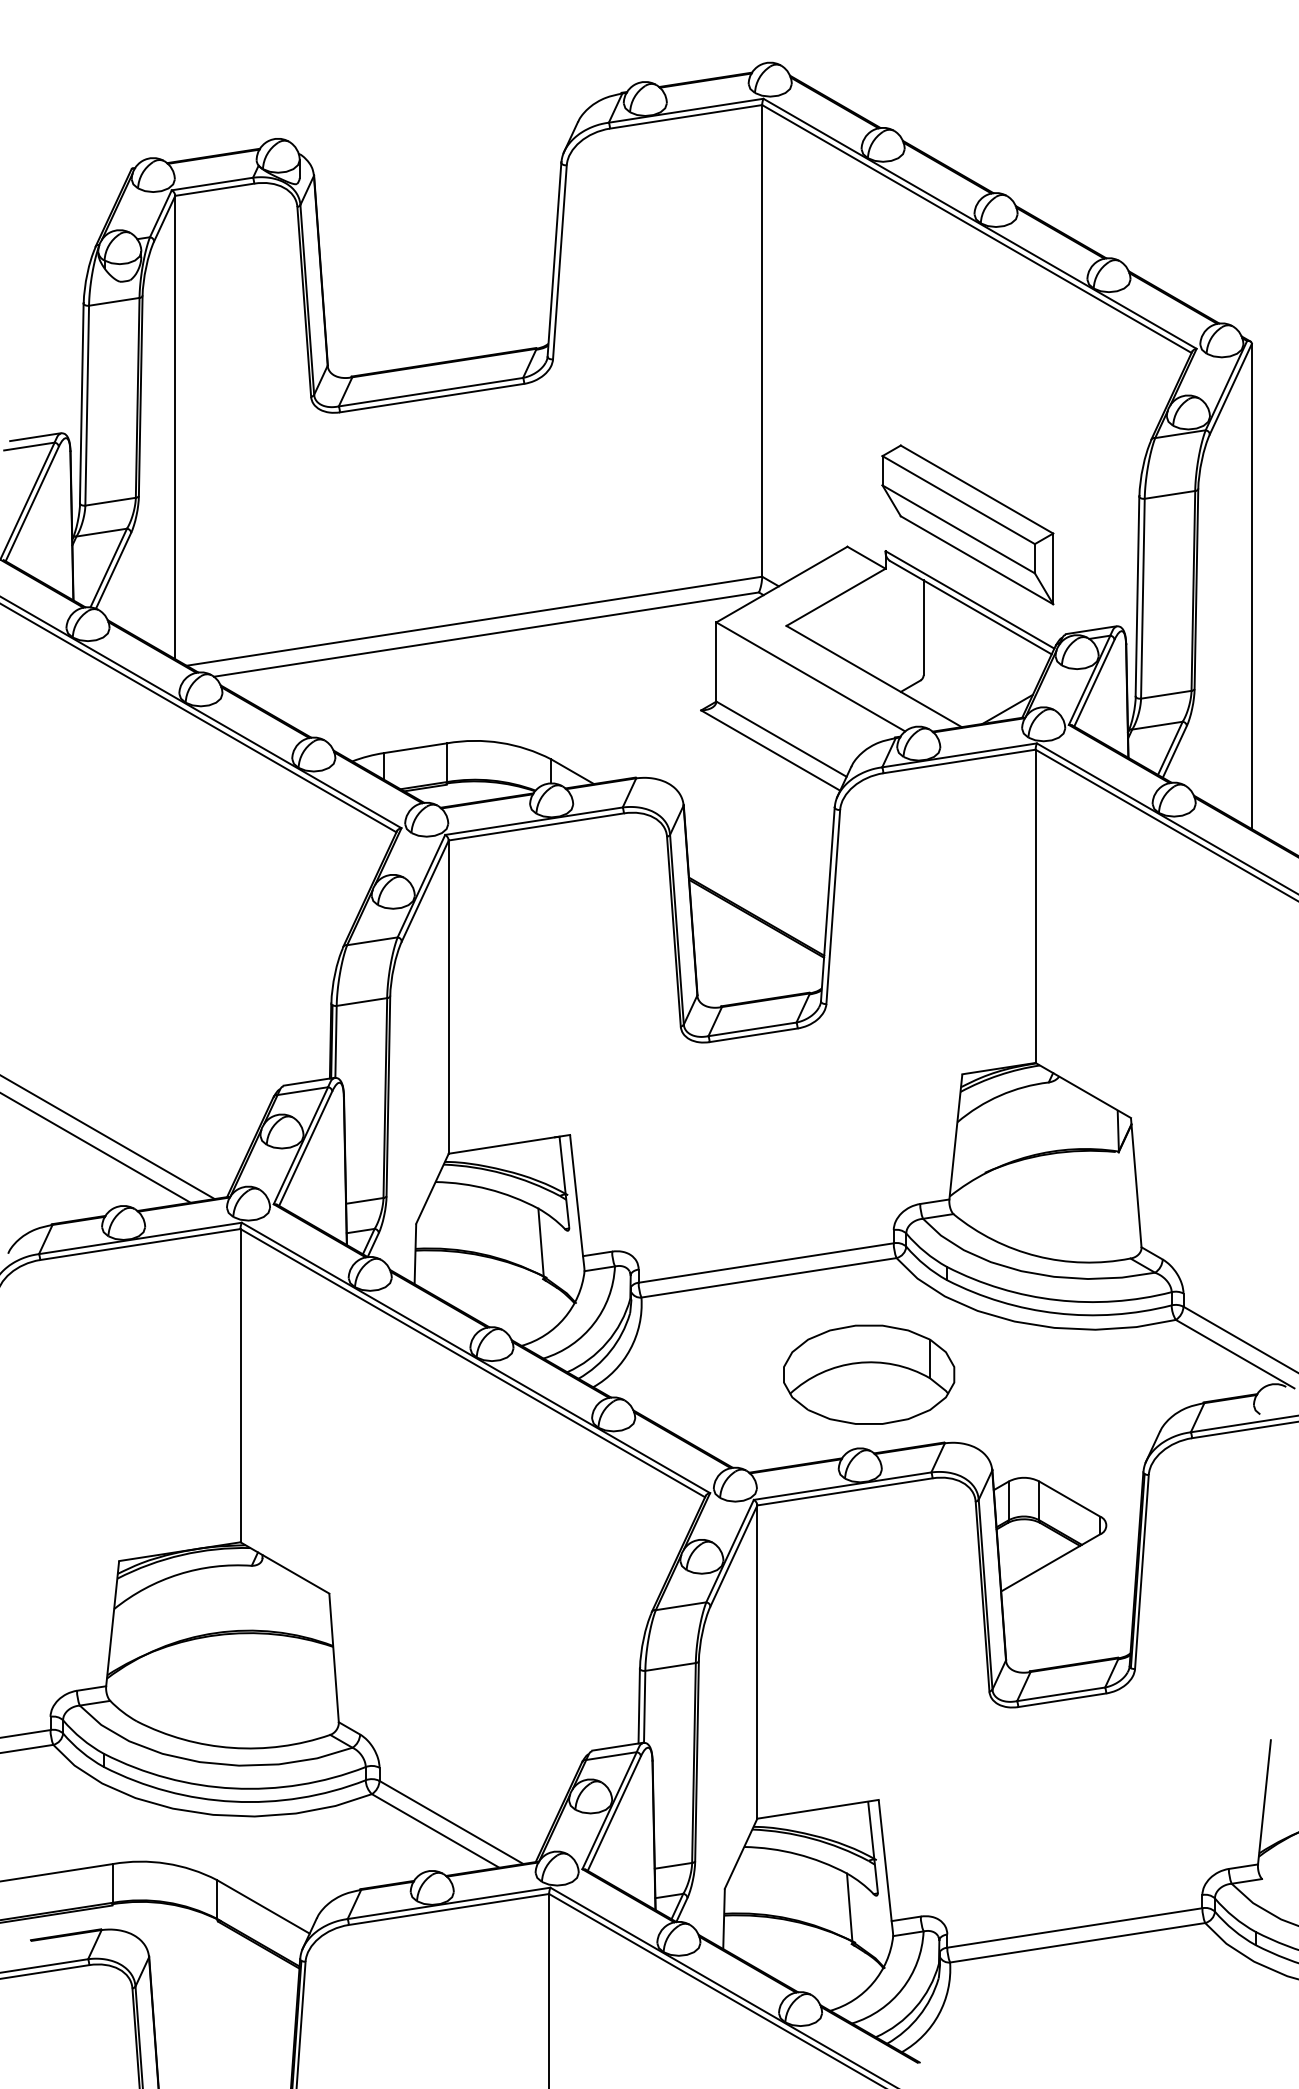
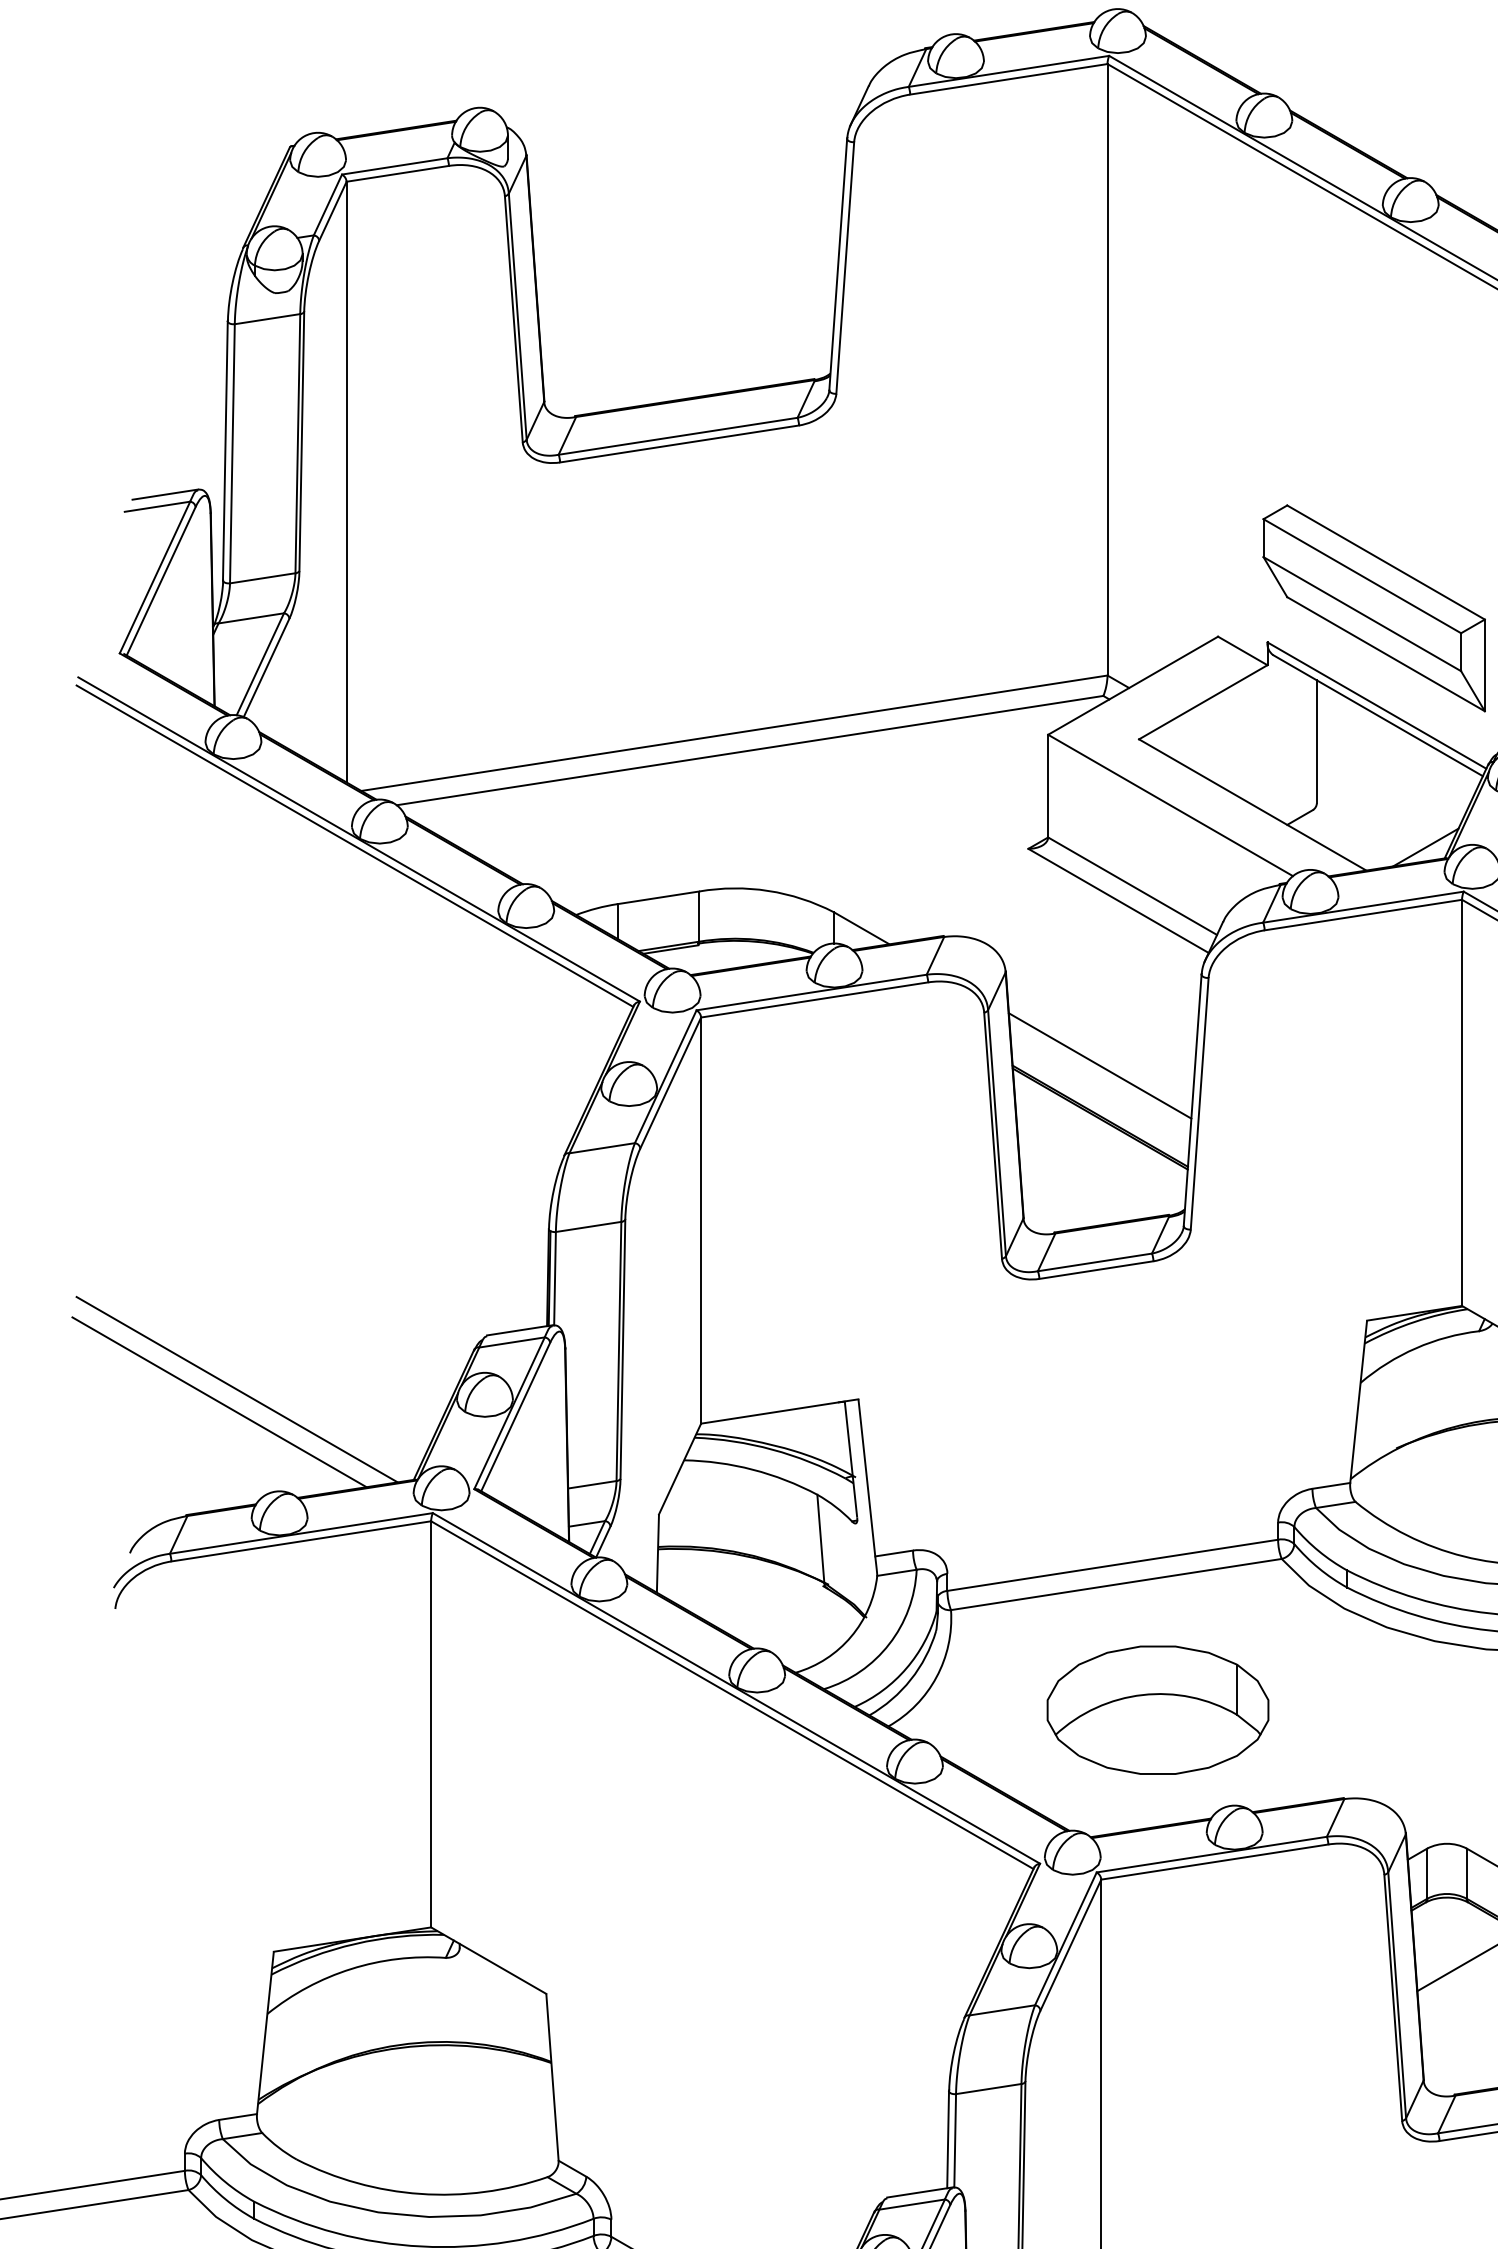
line: (756, 877) -> (1100, 1065), added
part: (869, 1374) -> (1158, 1709), moved

